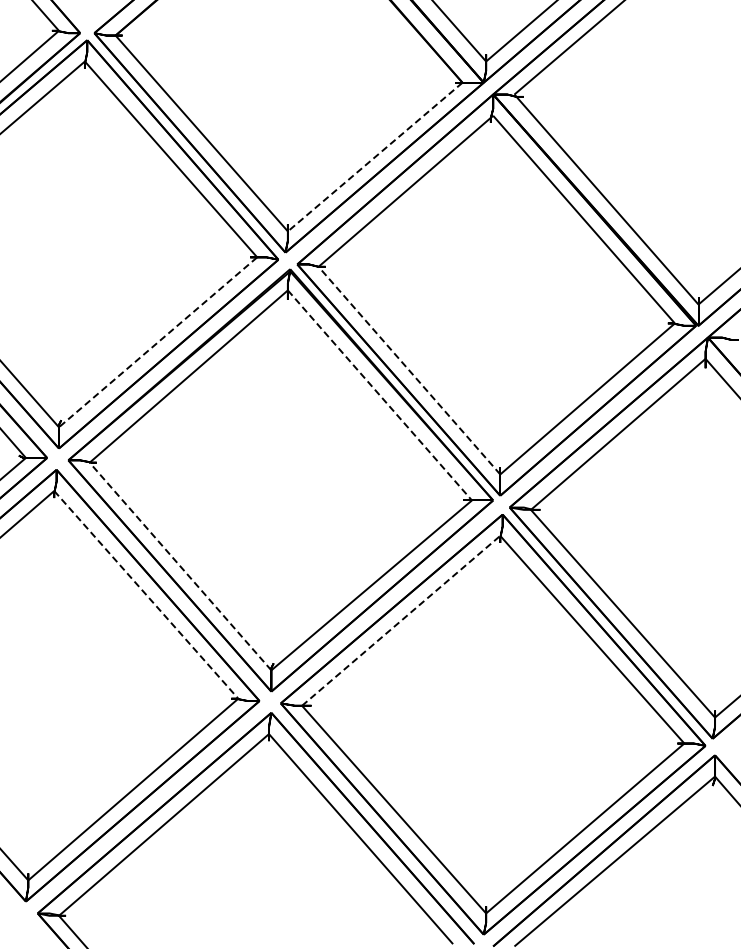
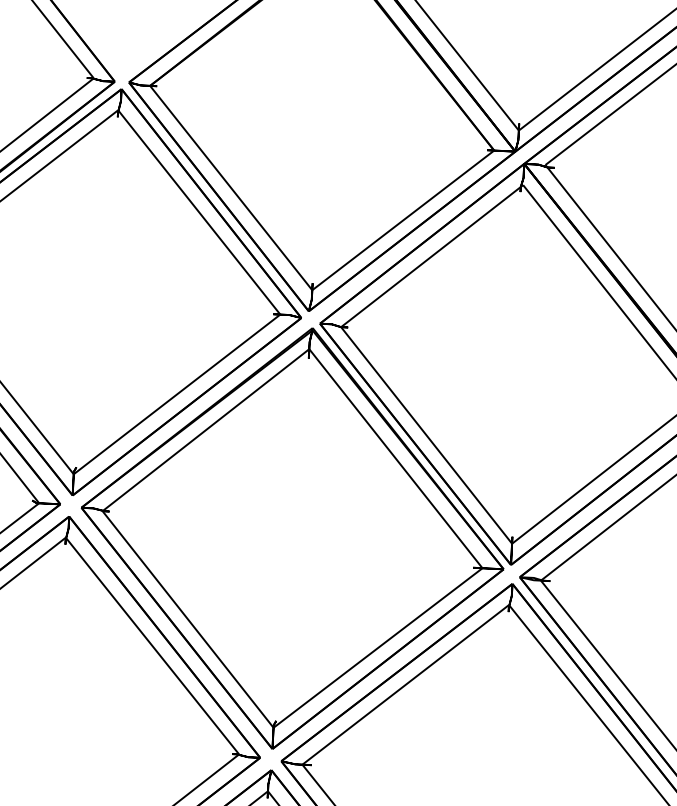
line: (375, 157) -> (403, 220), dashed -> solid
line: (158, 342) -> (177, 394), dashed -> solid
line: (409, 370) -> (426, 435), dashed -> solid
line: (379, 395) -> (395, 458), dashed -> solid
line: (180, 566) -> (188, 619), dashed -> solid
line: (146, 594) -> (152, 645), dashed -> solid
line: (401, 620) -> (406, 684), dashed -> solid

